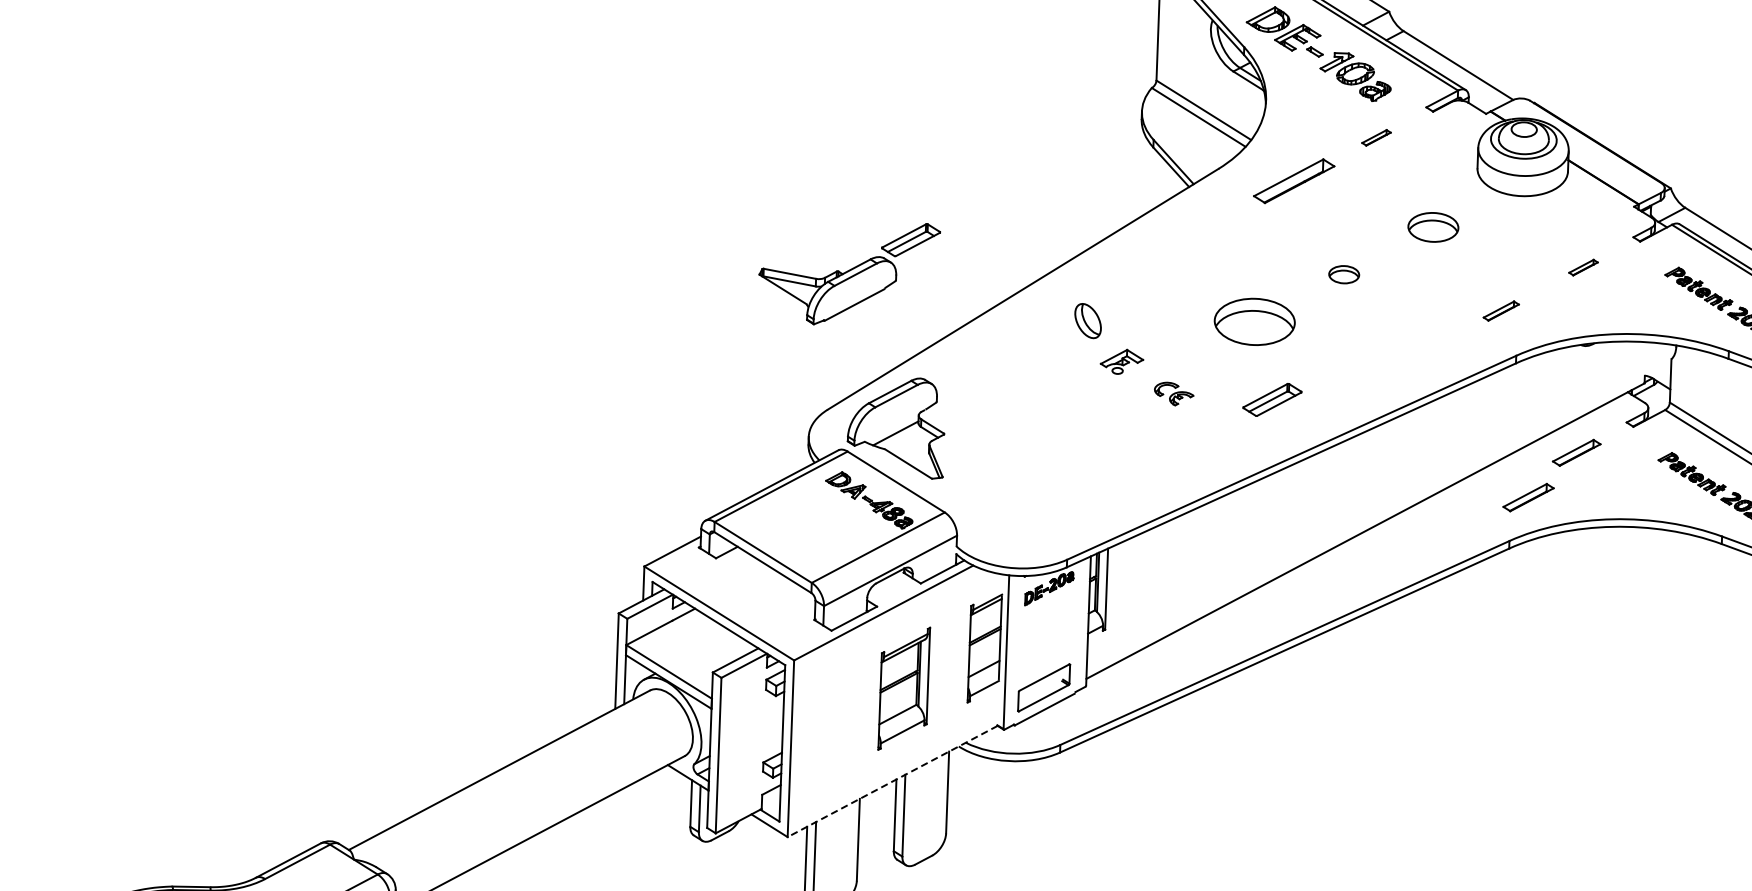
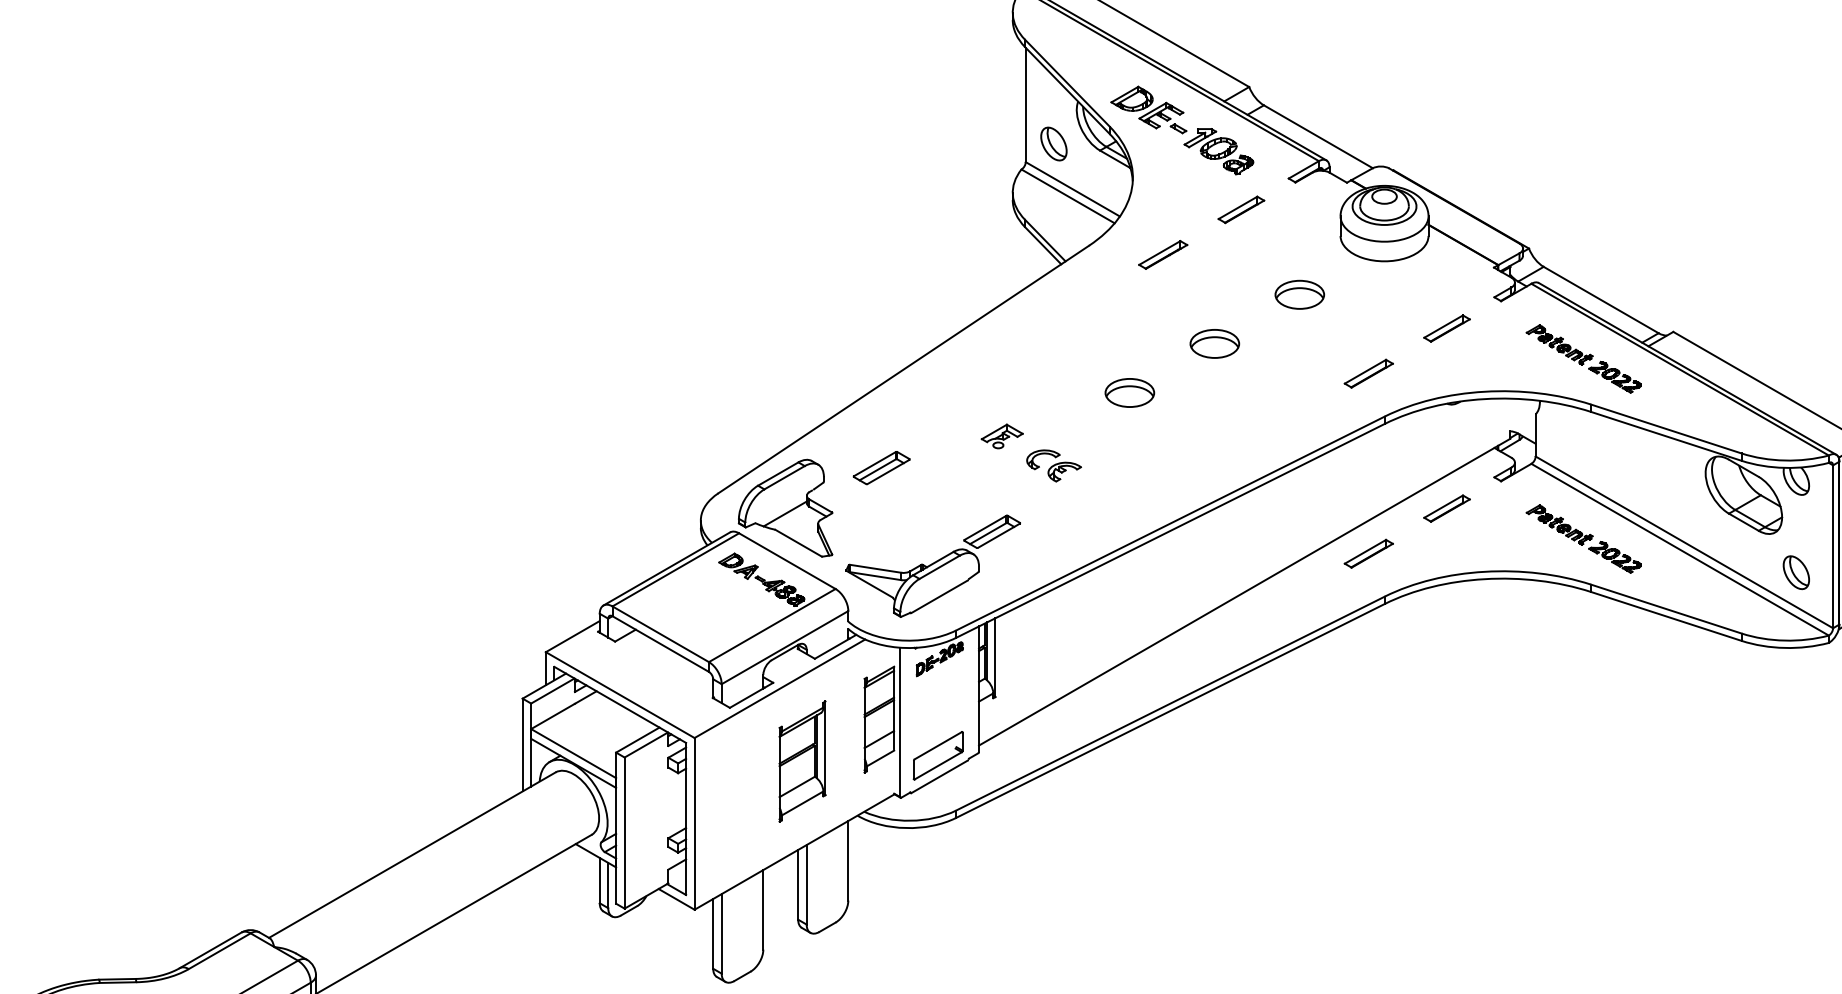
part: (1376, 137) -> (1241, 209), size x1.67
part: (1294, 180) -> (1163, 254), size x0.62
part: (1582, 267) -> (1446, 328), size x1.67
part: (848, 272) -> (932, 565), moved
part: (1343, 274) -> (1214, 343), size x1.67
part: (1501, 310) -> (1368, 373), size x1.43
part: (1087, 320) -> (1053, 143), moved
part: (1254, 321) -> (1129, 392), size x0.62
part: (1173, 393) -> (1053, 465), size x1.43
part: (1272, 400) -> (881, 468), moved
part: (1528, 497) -> (1368, 553), moved
line: (892, 781) -> (794, 852), dashed -> solid

